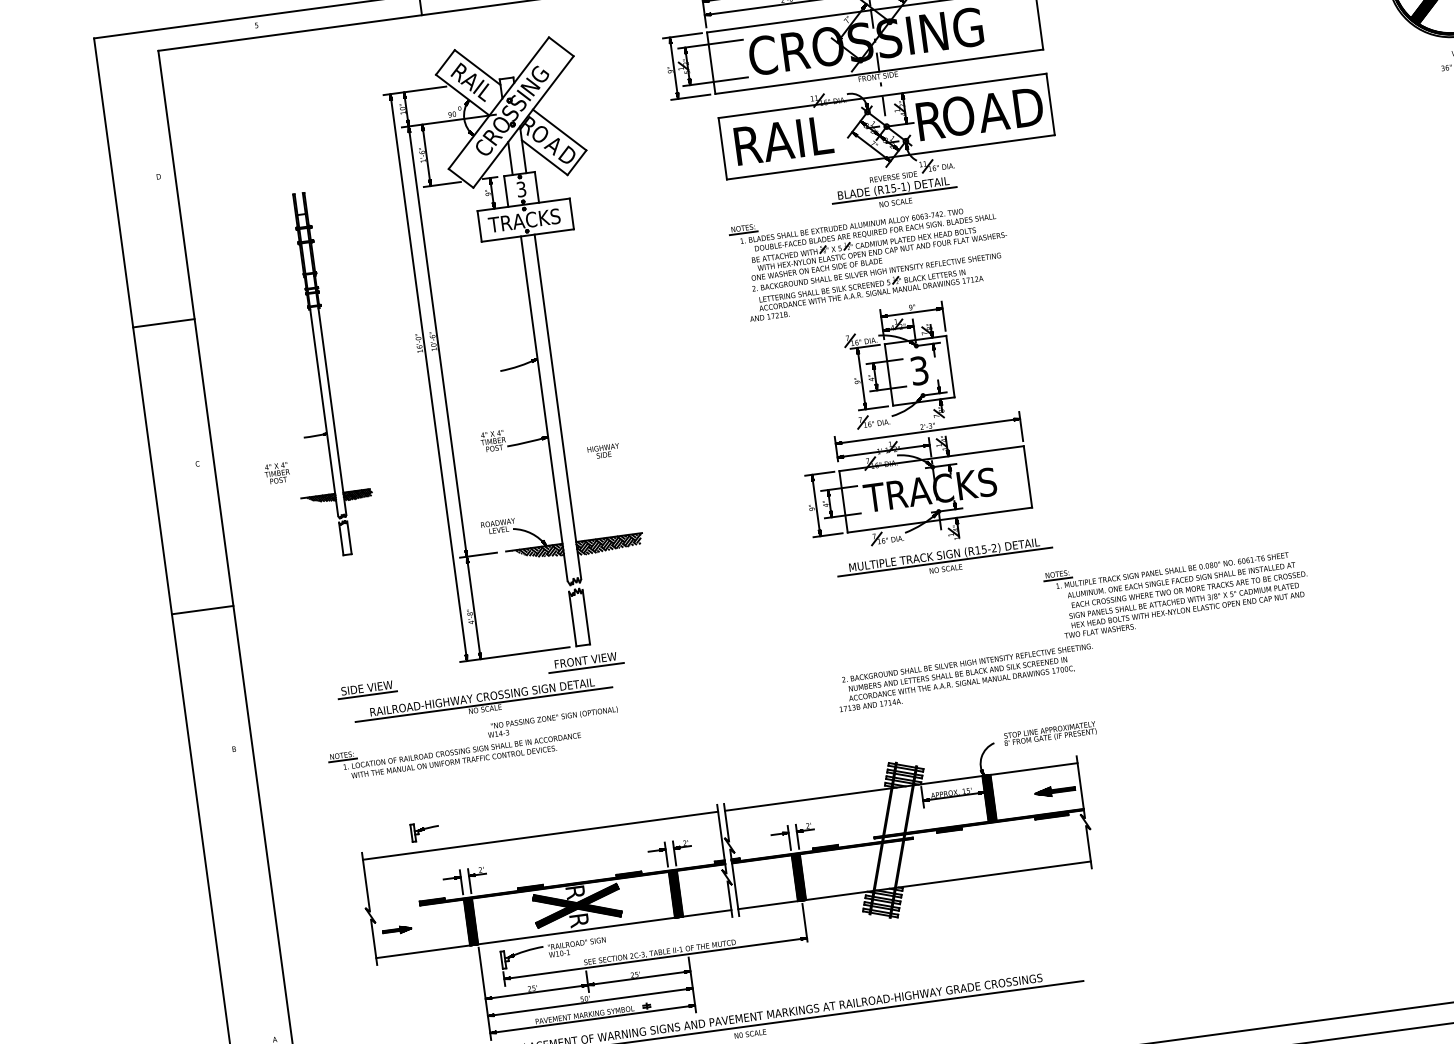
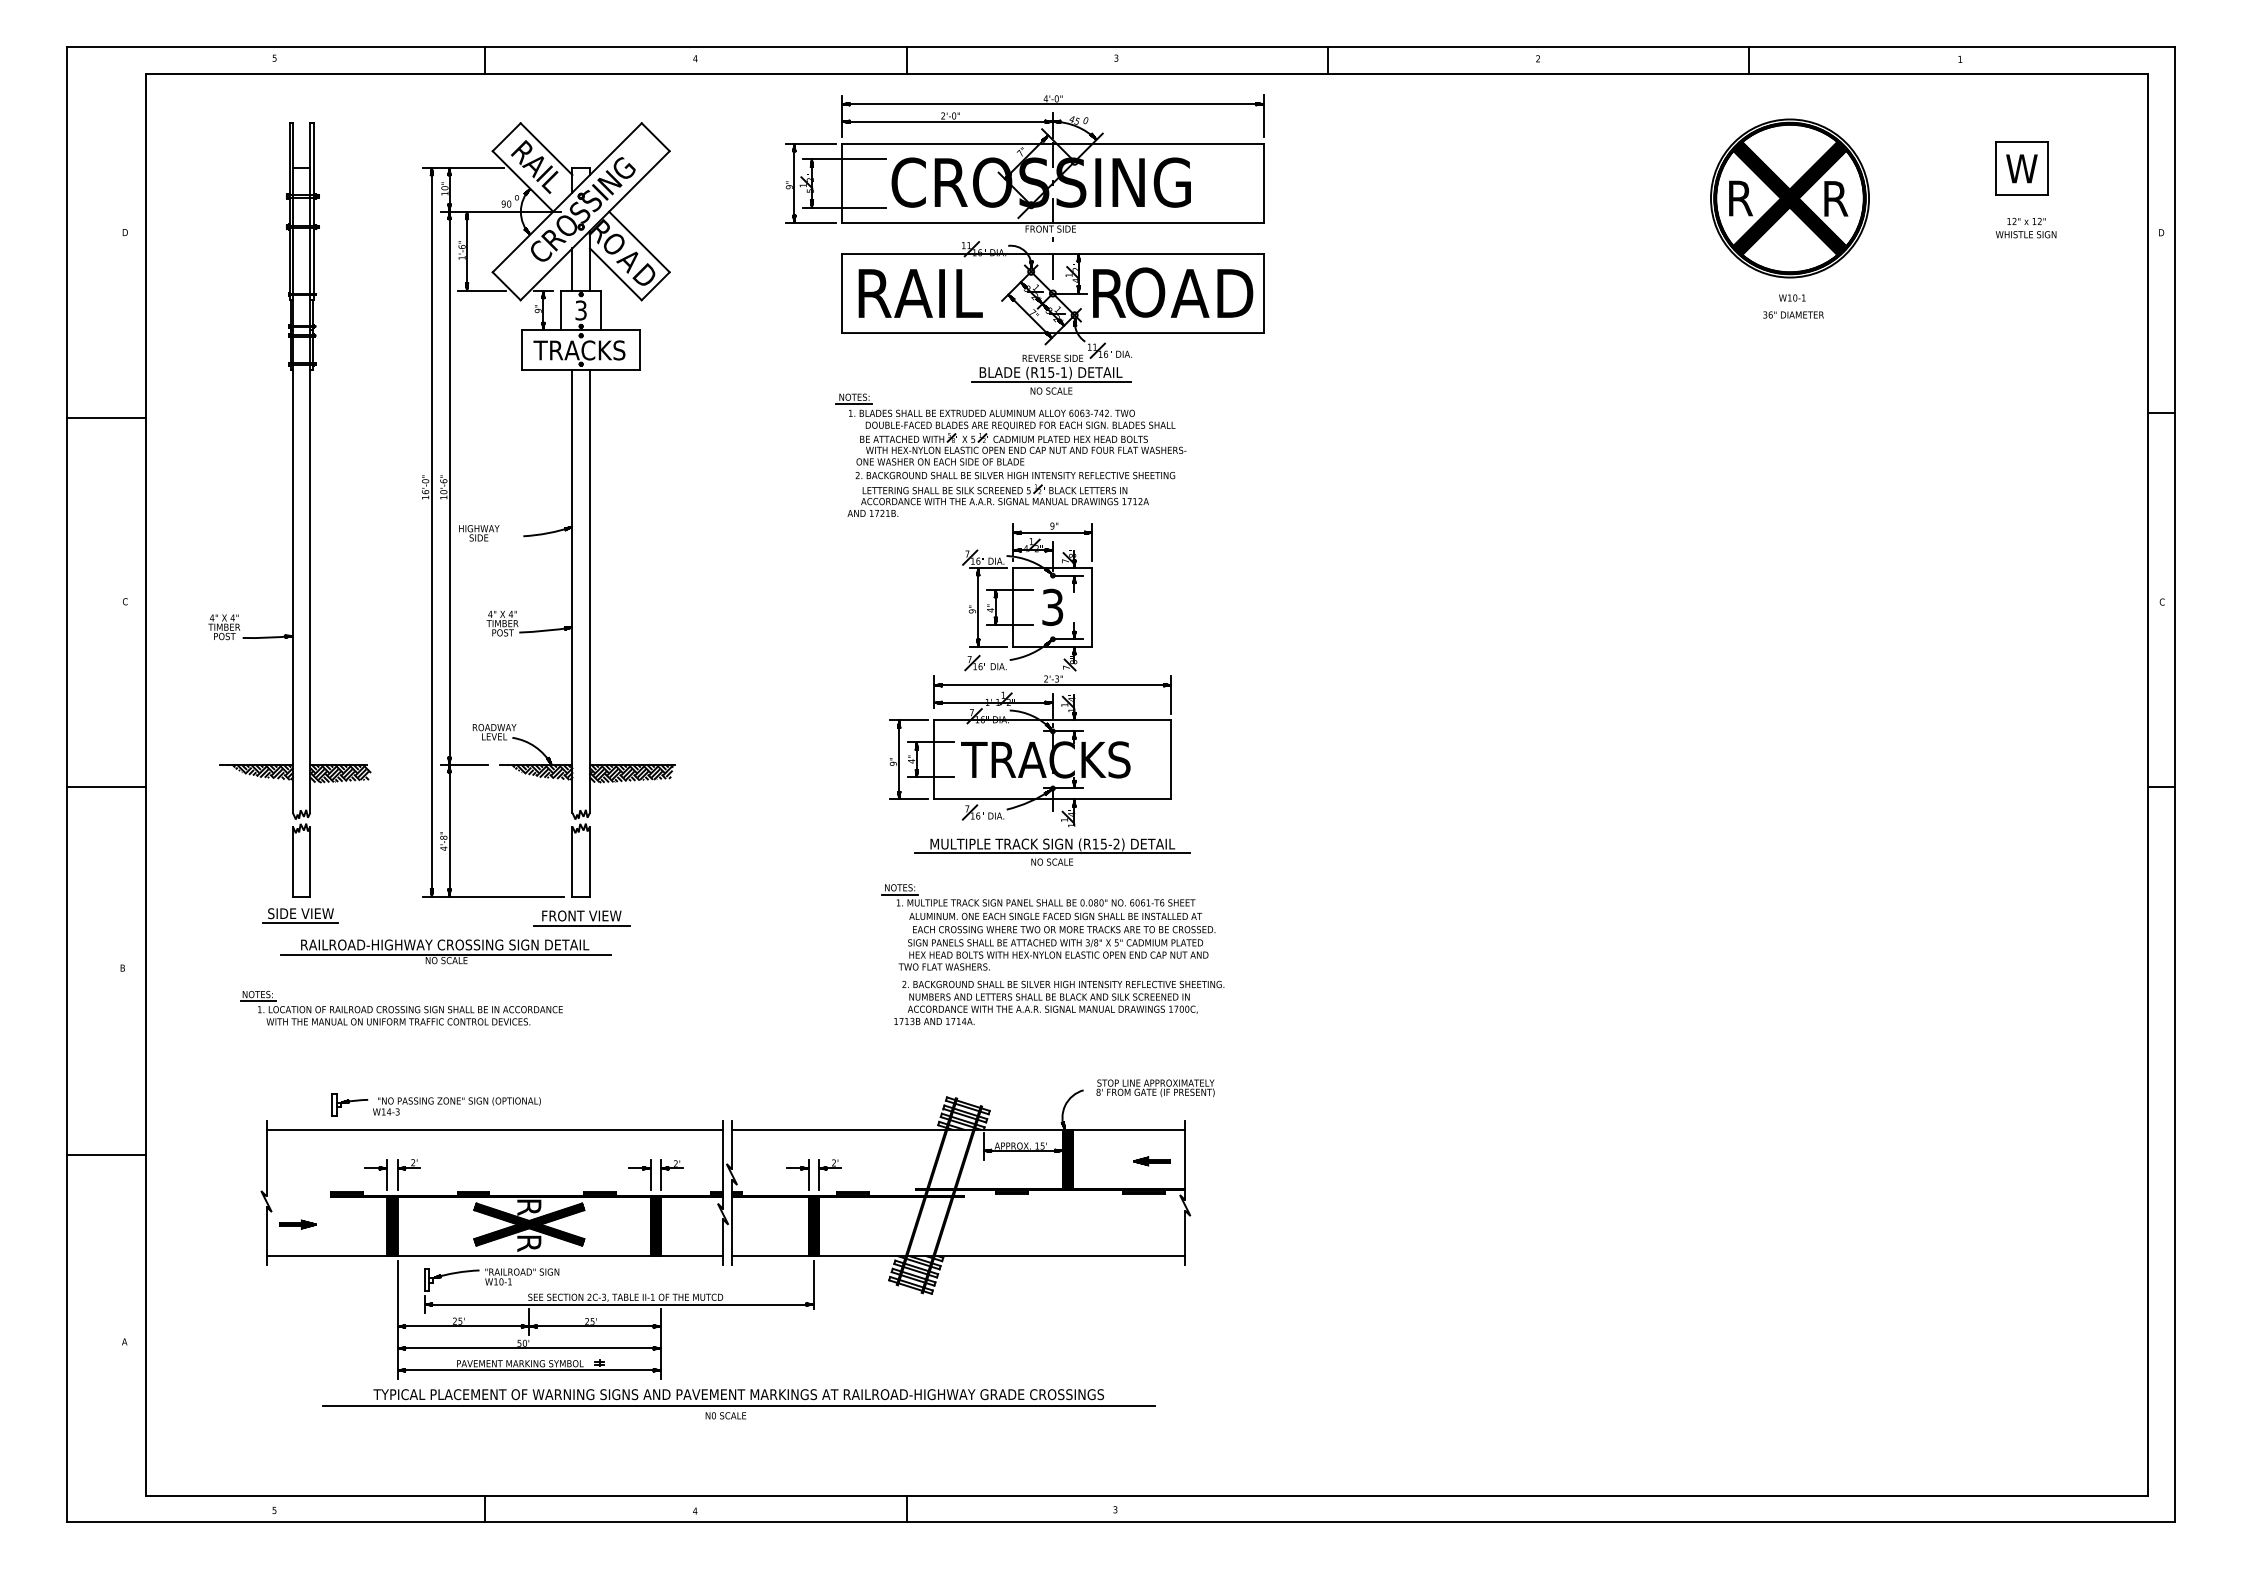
part: (320, 374) -> (295, 509), size x1.67
text: (603, 451) -> (479, 533), moved
part: (1177, 589) -> (1048, 927), moved
text: (552, 722) -> (456, 1106), moved
part: (1054, 791) -> (1151, 1161), size x0.71
line: (241, 896) -> (106, 1155), added

